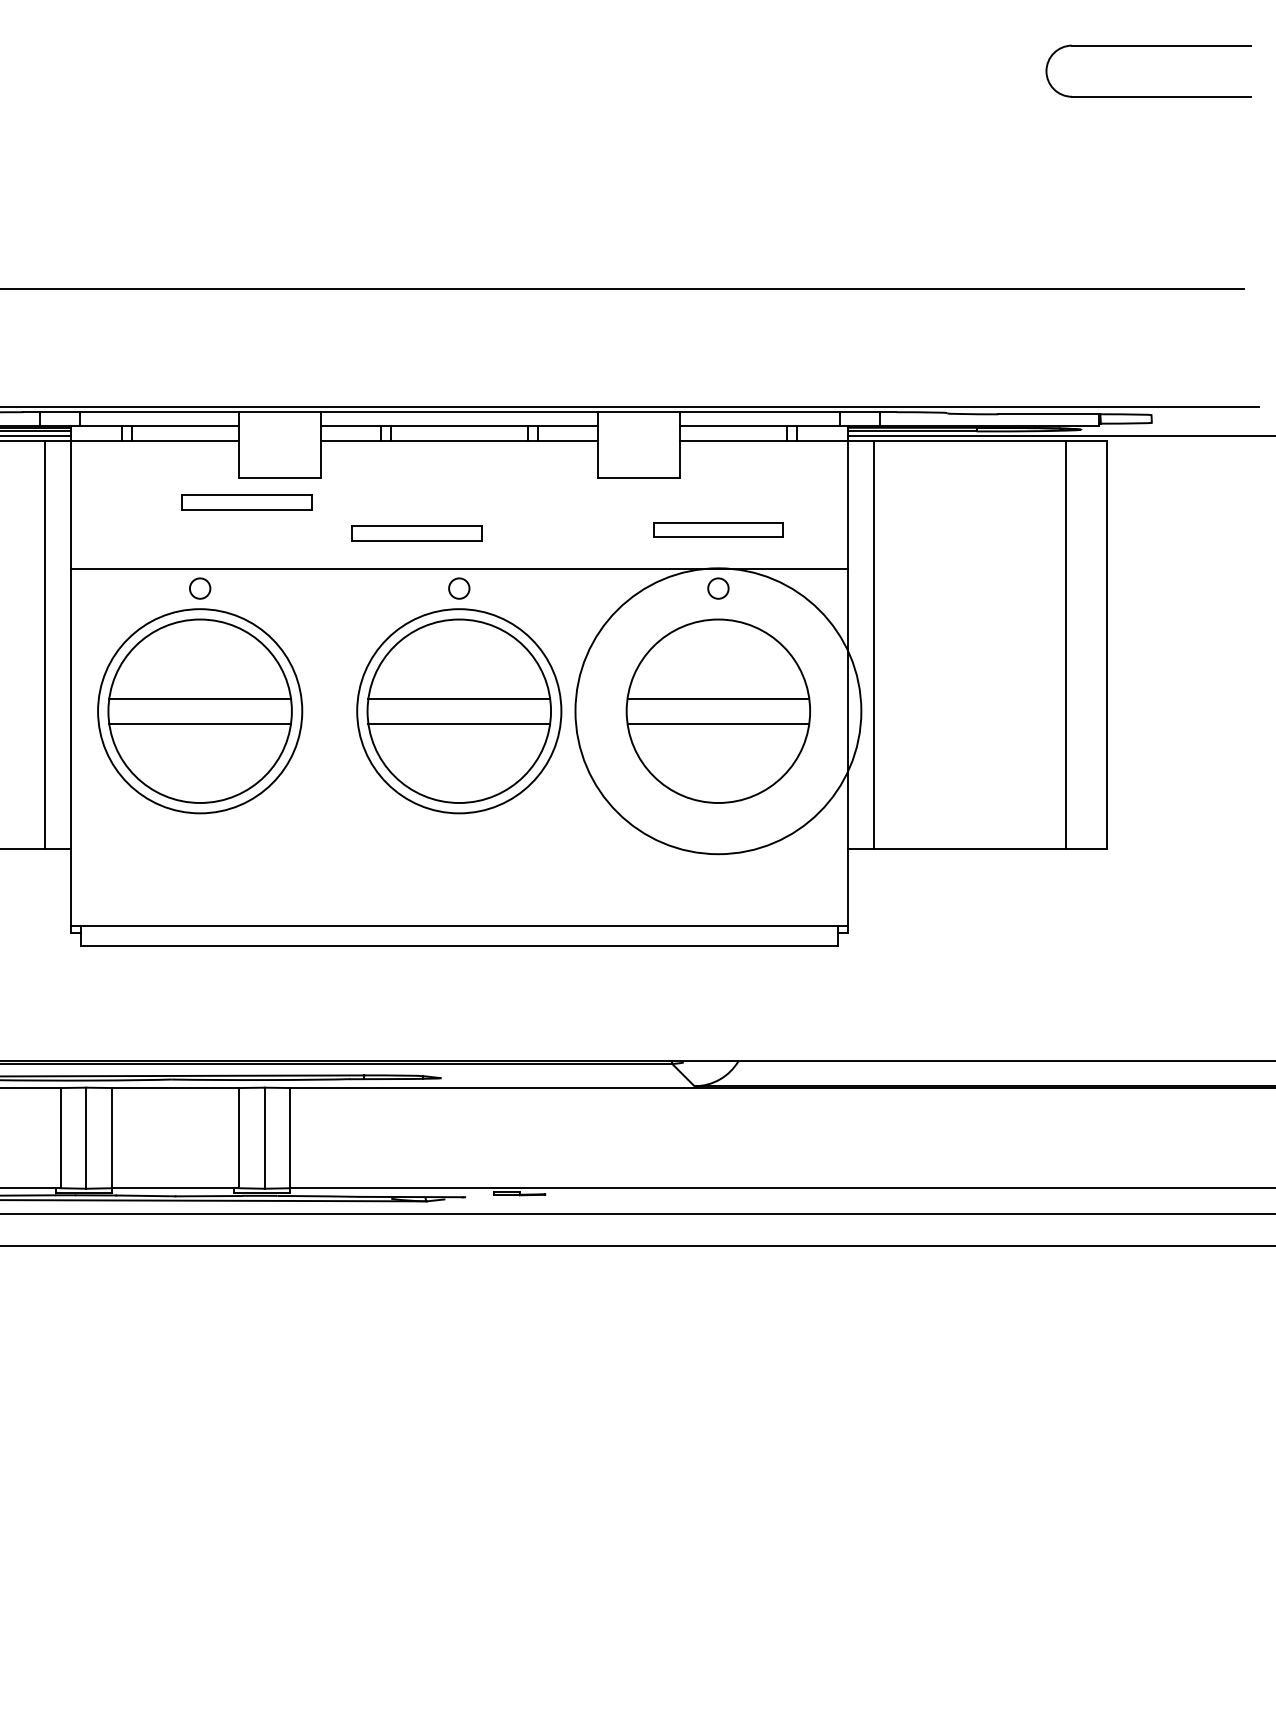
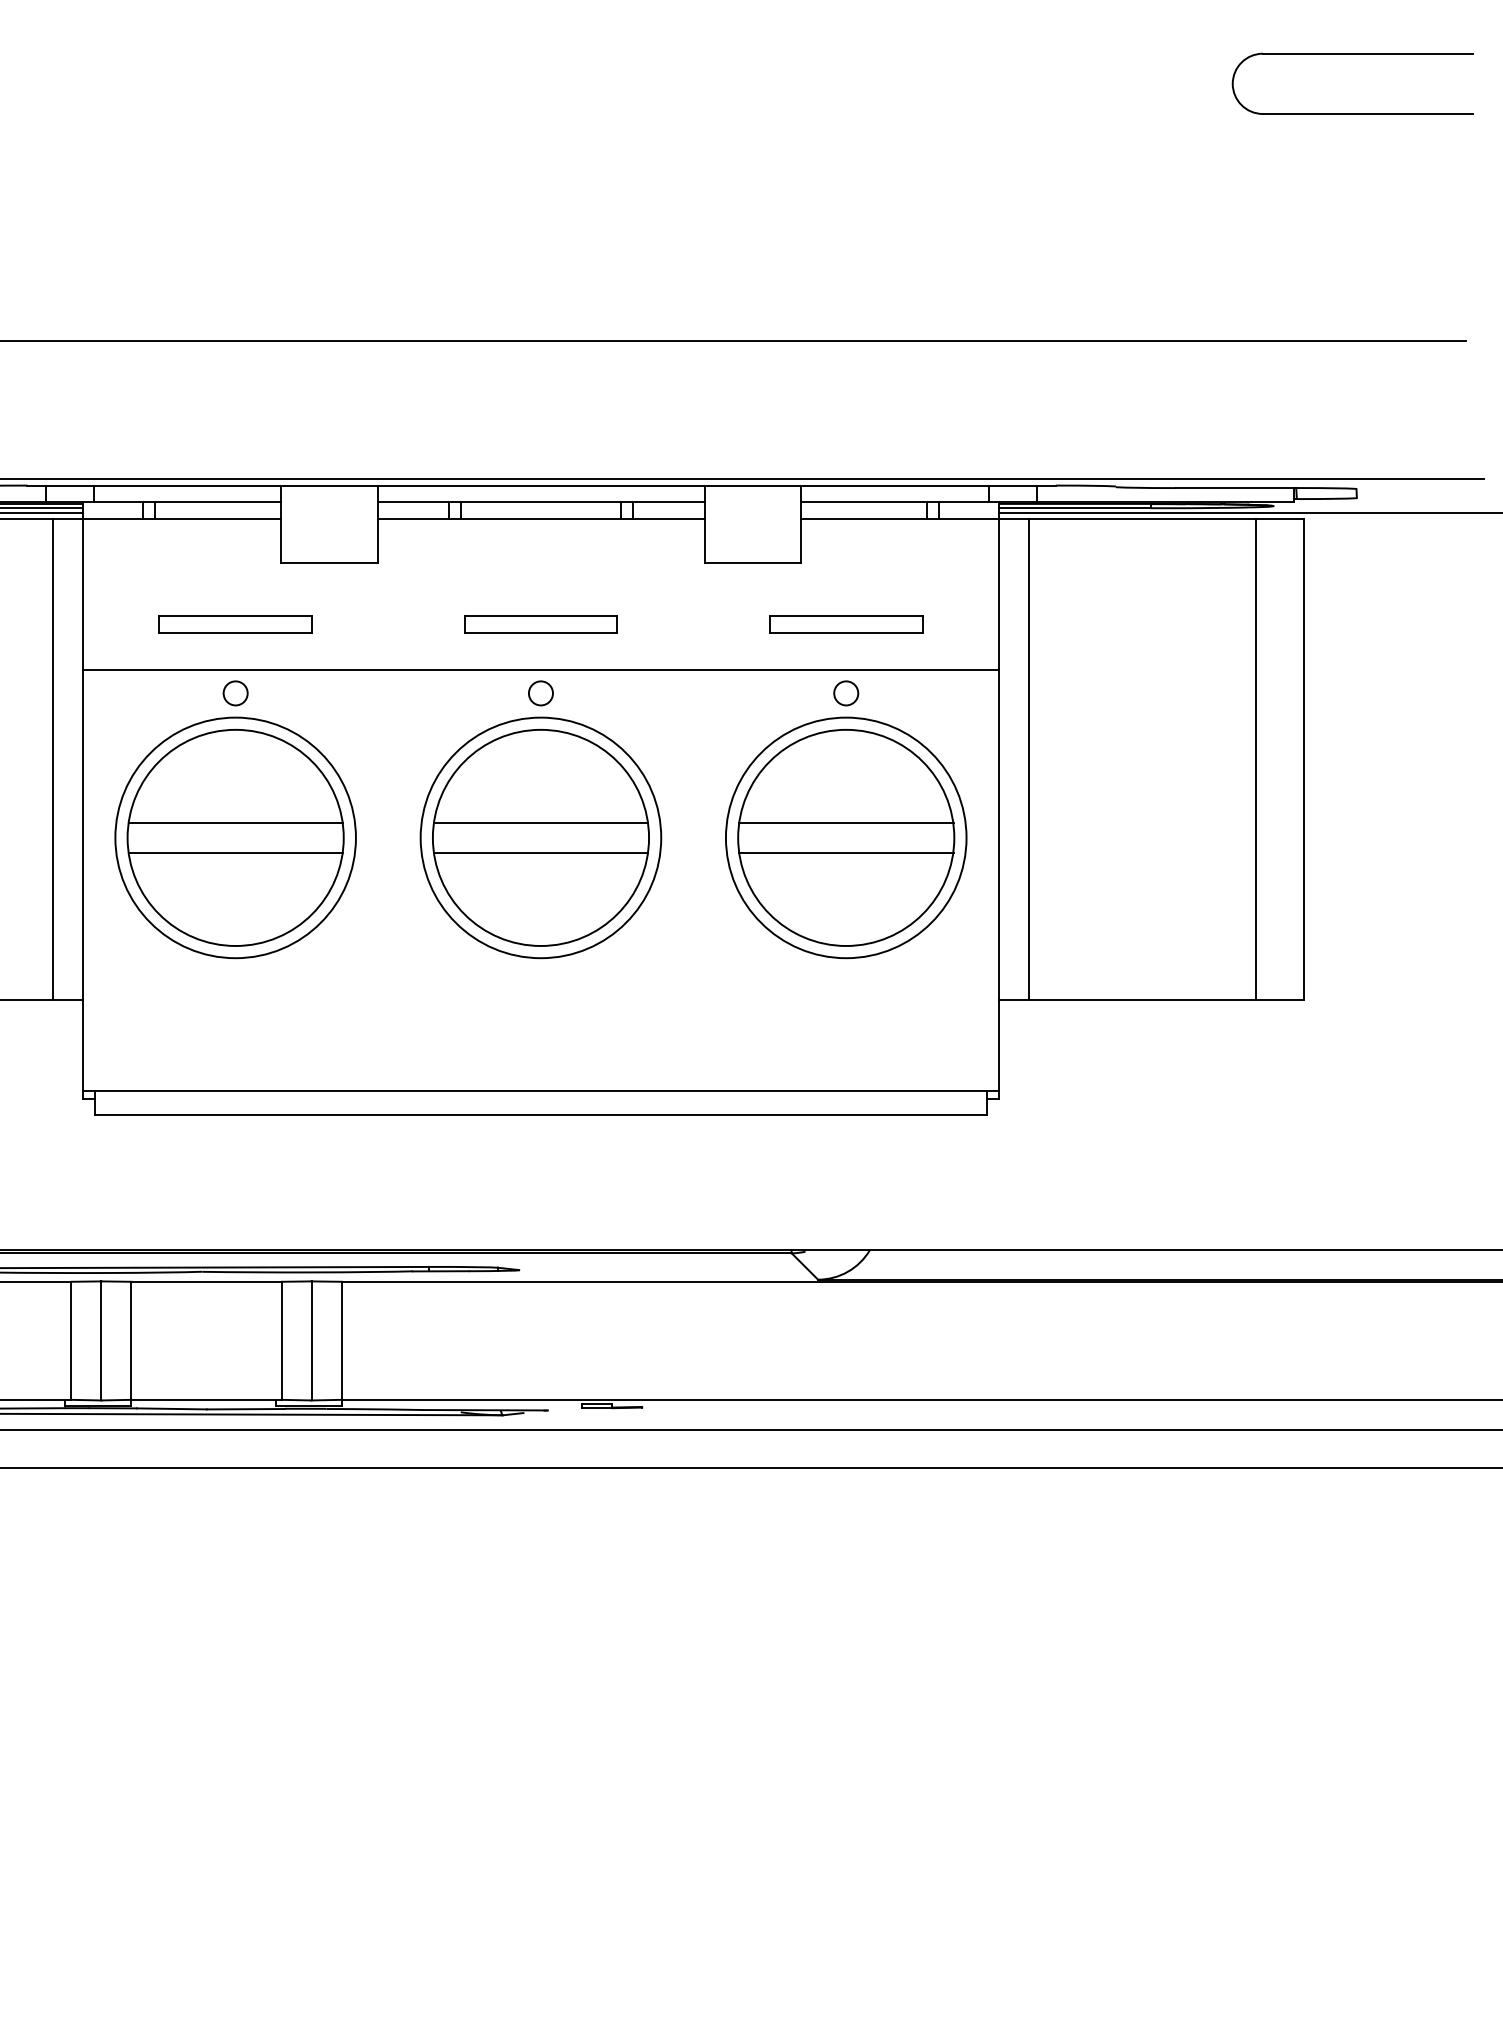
part: (246, 502) -> (235, 624), moved
part: (416, 533) -> (540, 624), moved
circle: (717, 710) -> (845, 837), size x0.71

